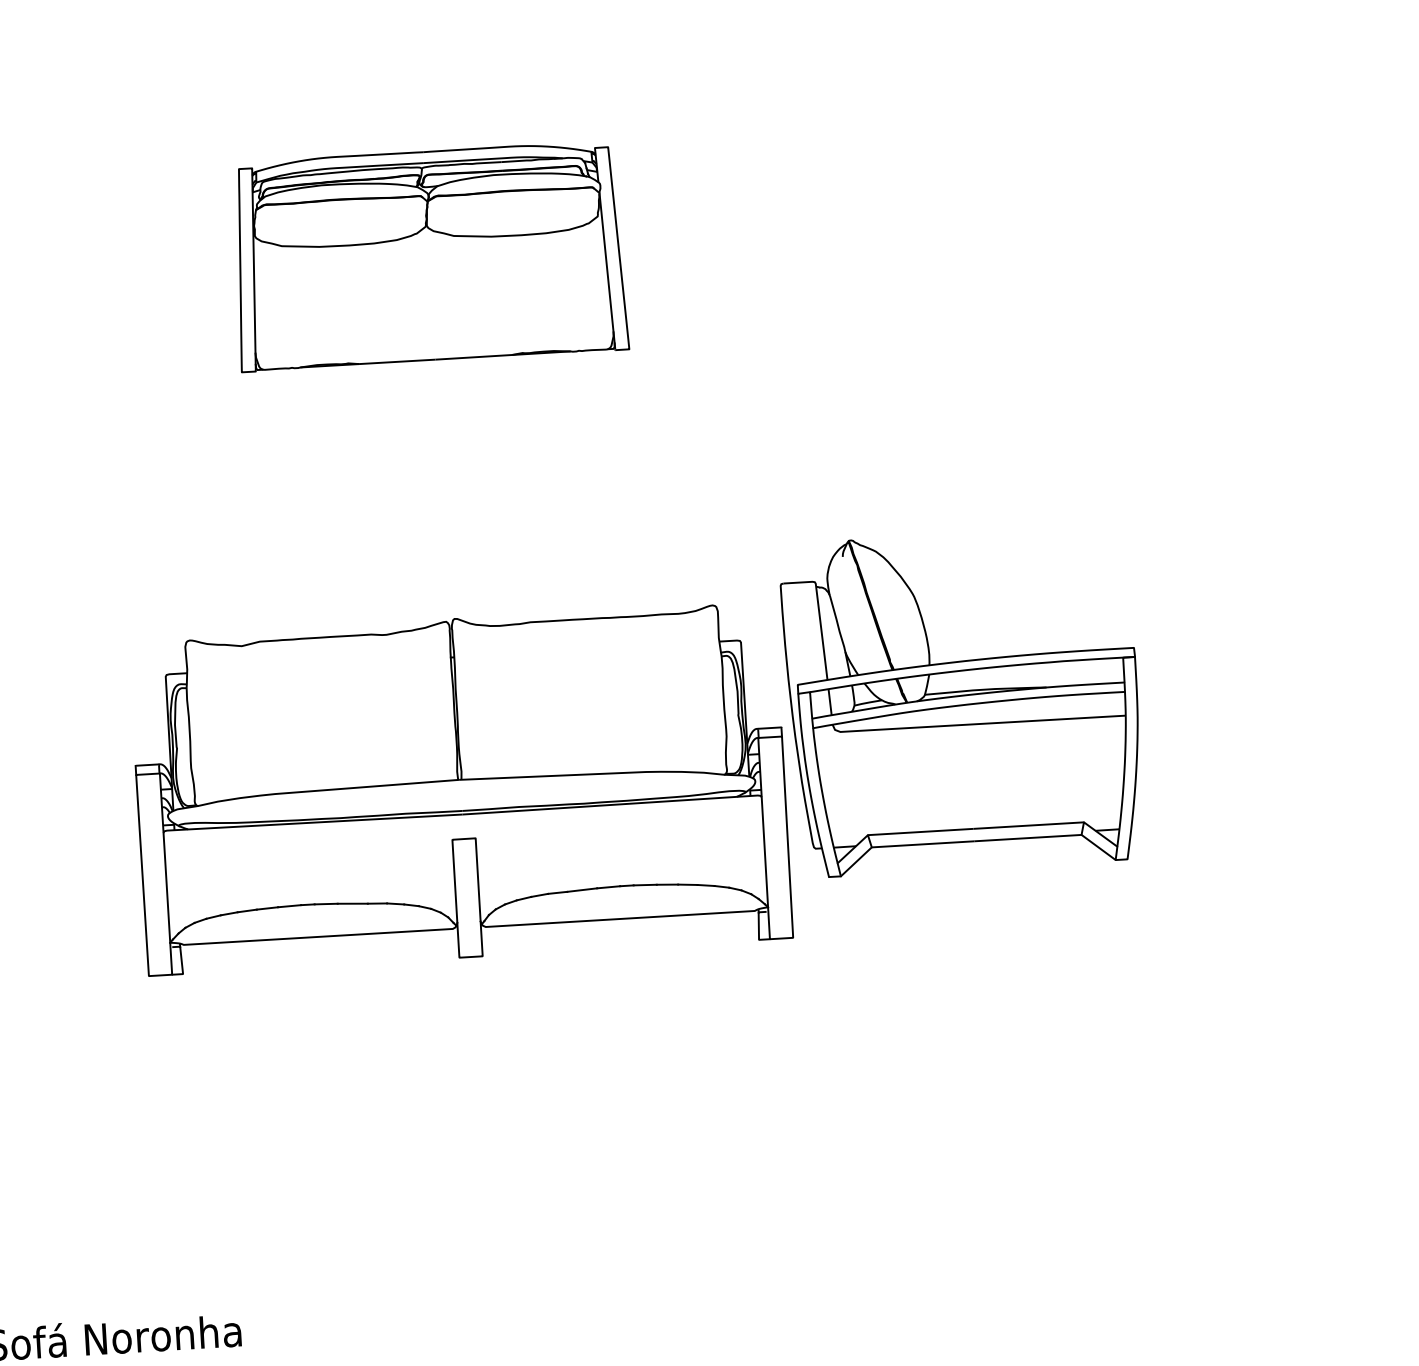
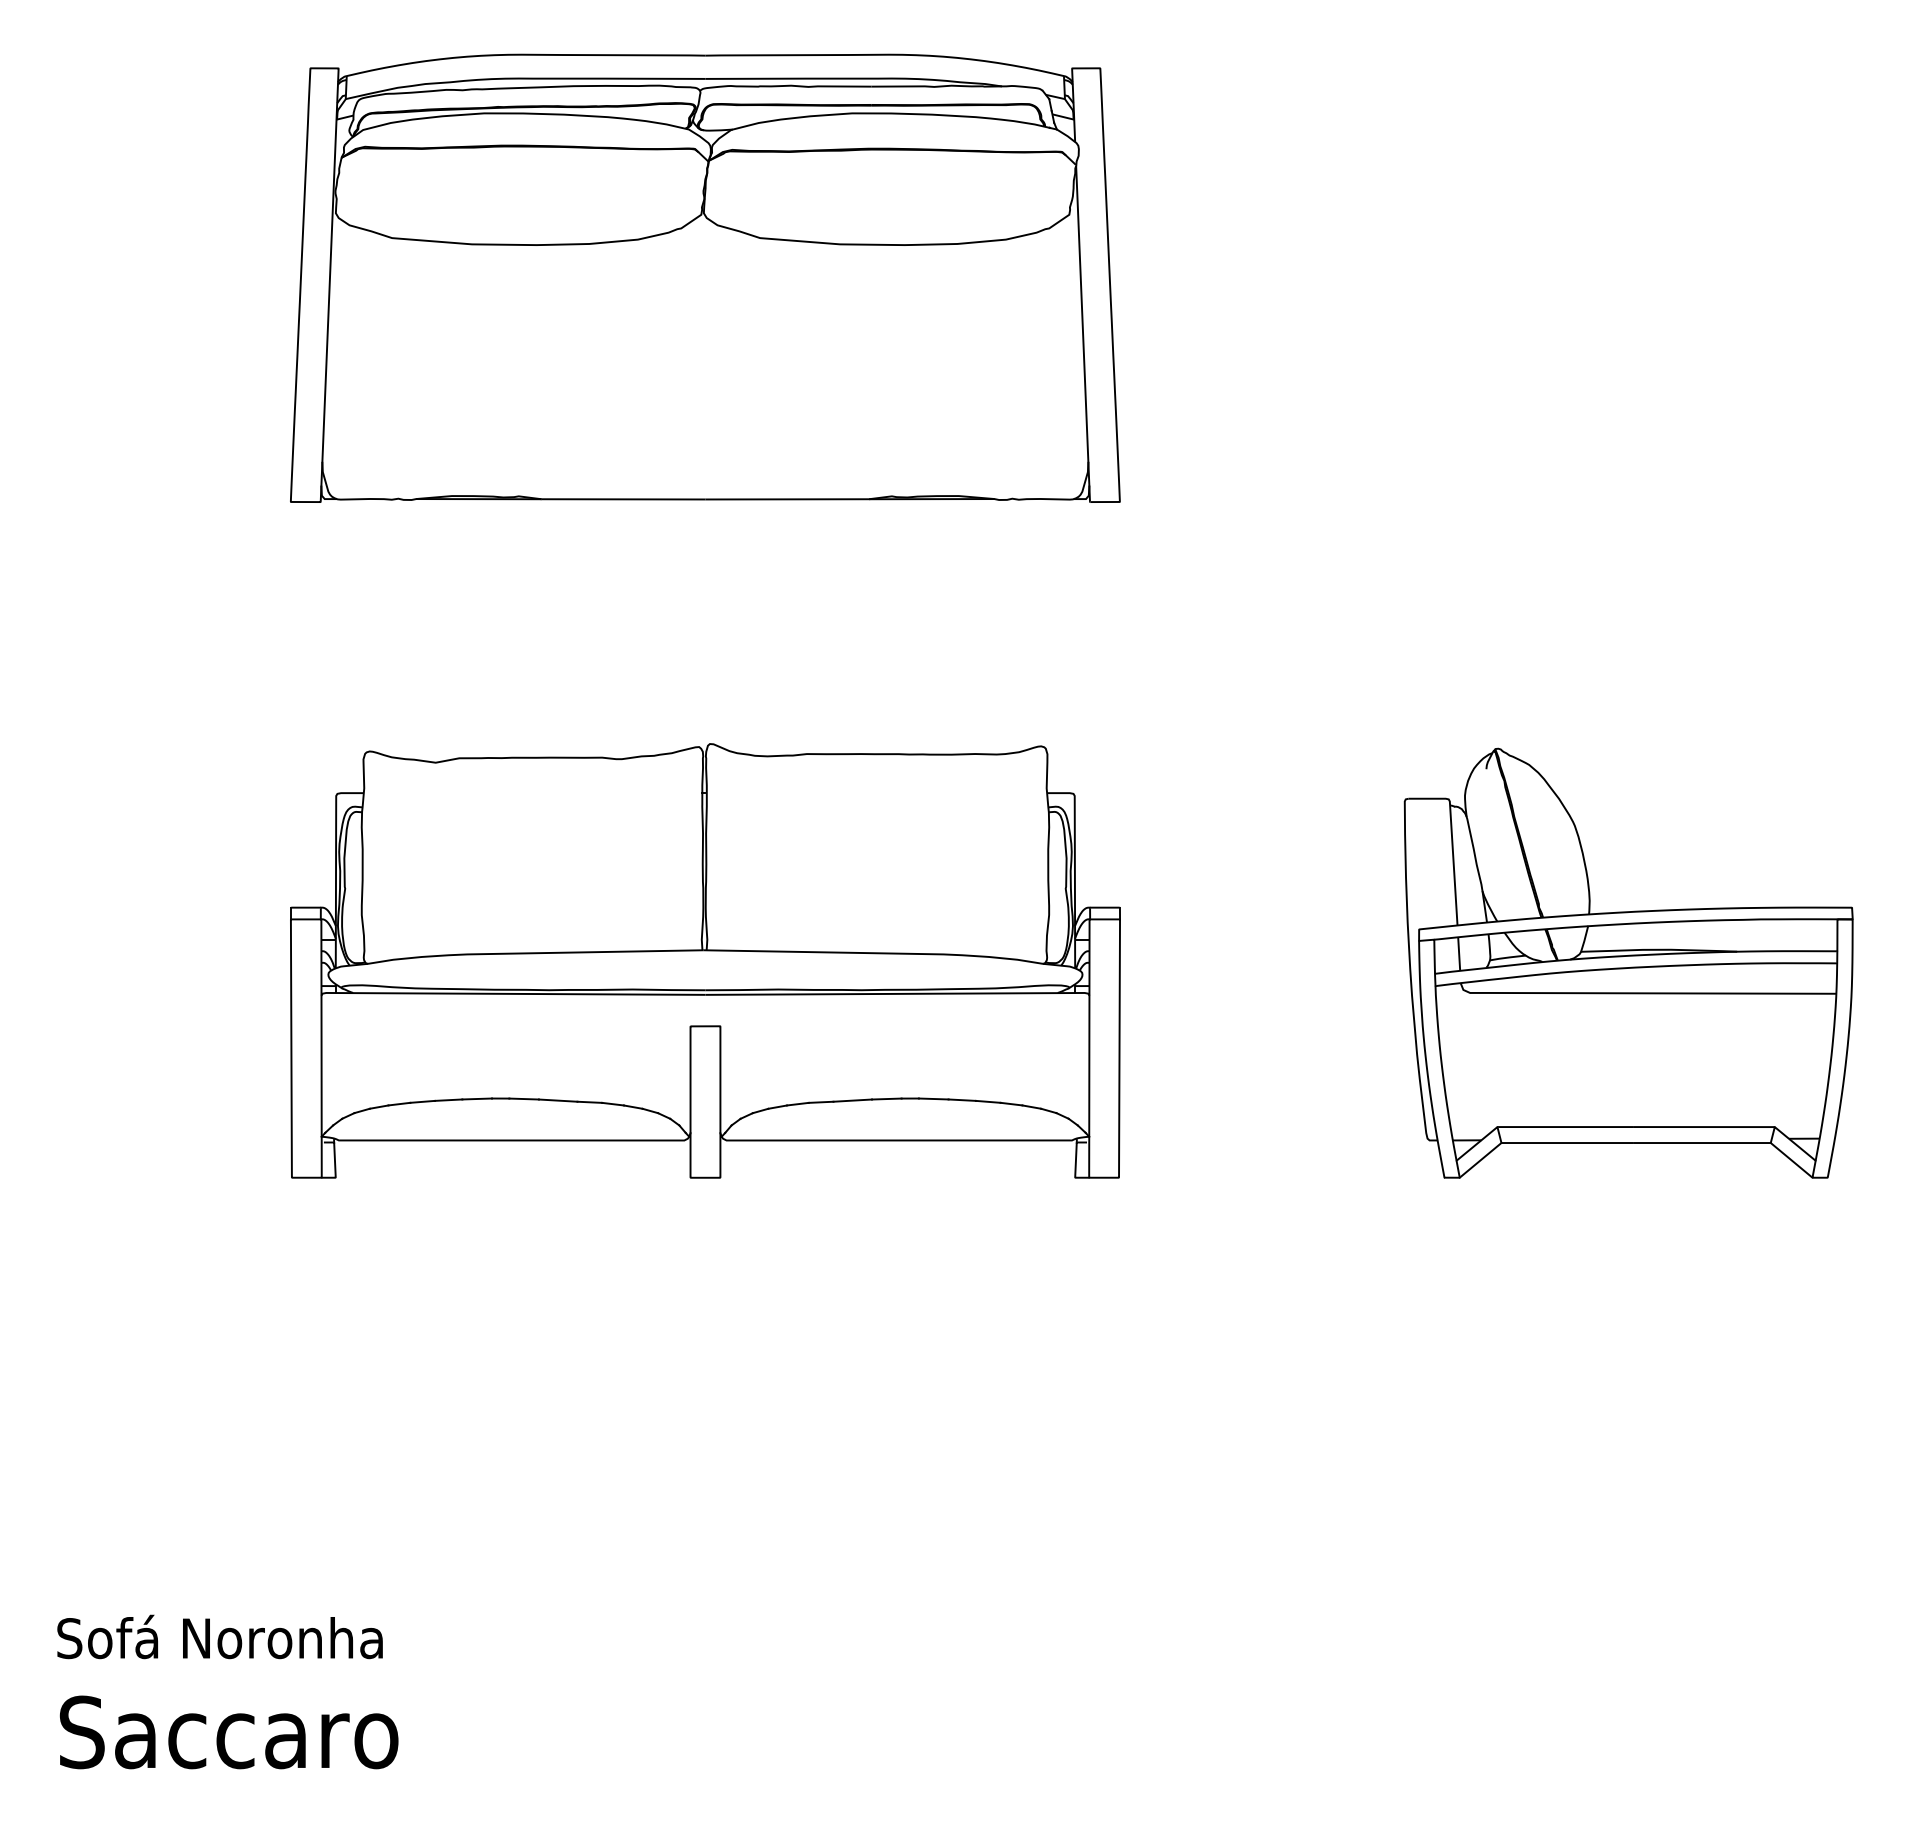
part: (429, 255) -> (705, 277), size x1.67
part: (962, 700) -> (1628, 962), moved

